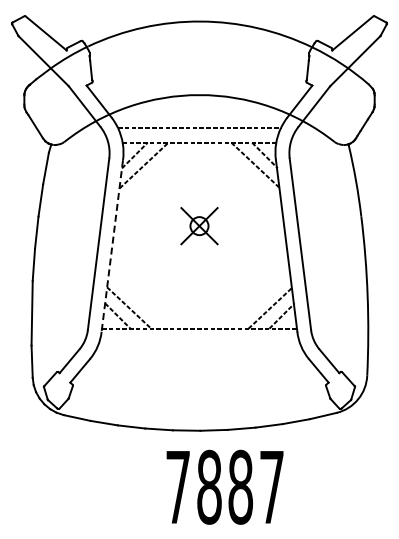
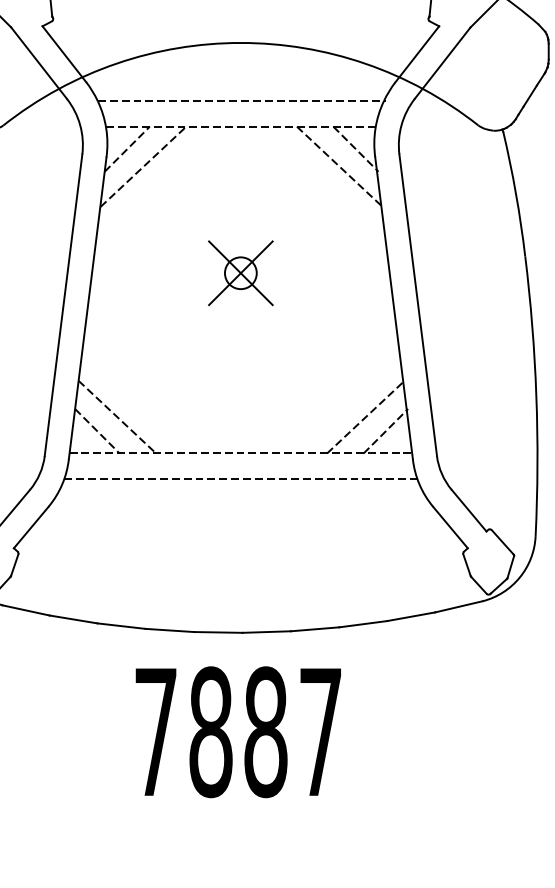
line: (112, 246) -> (88, 309), dashed -> solid
line: (199, 343) -> (240, 479), added
text: (224, 486) -> (237, 730), moved

